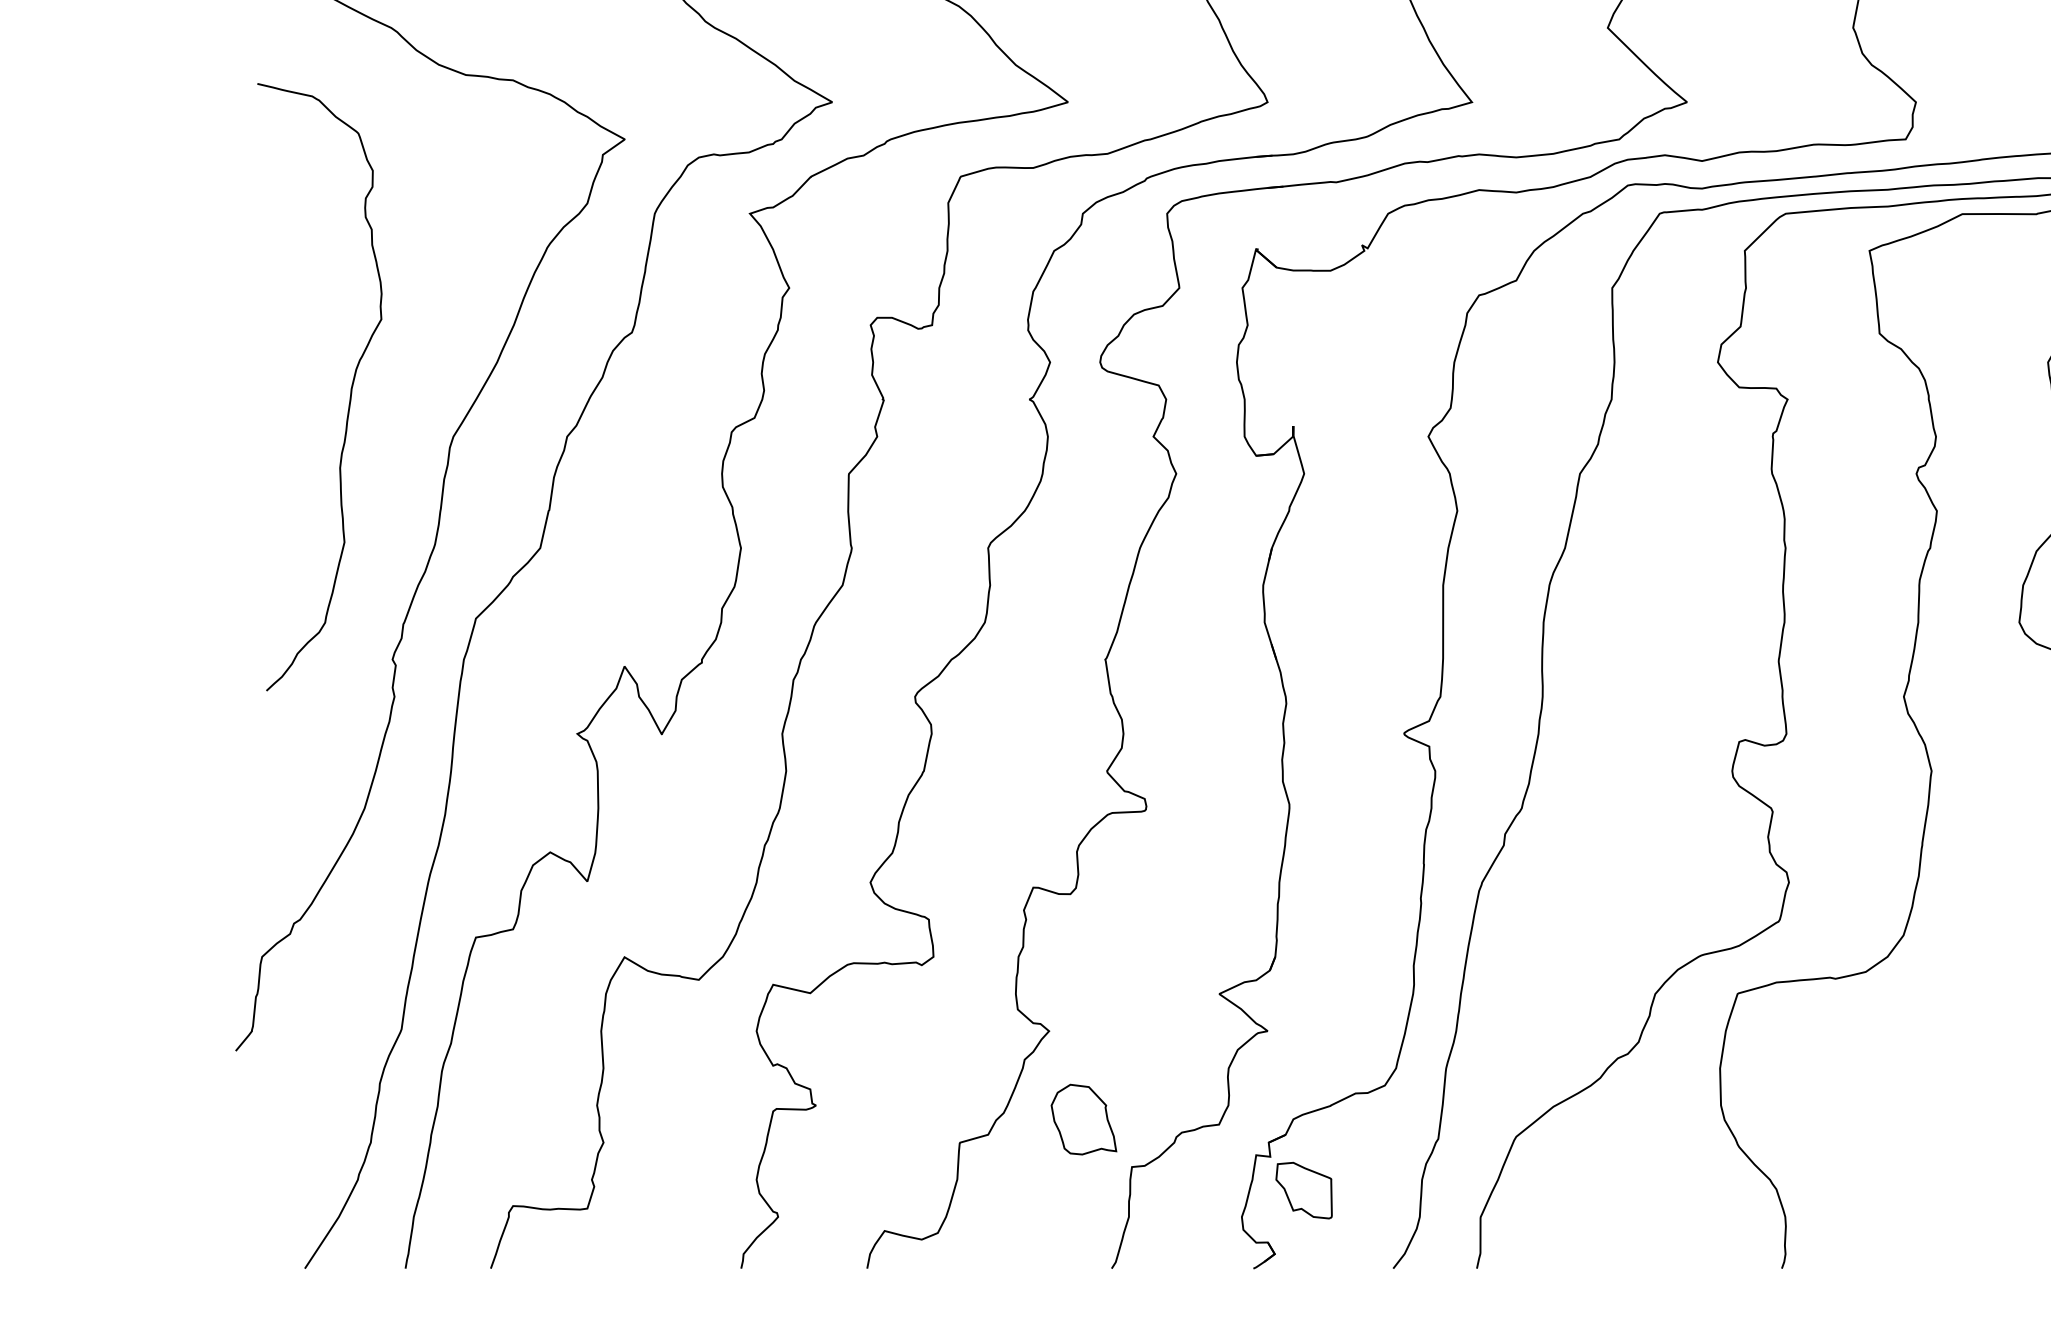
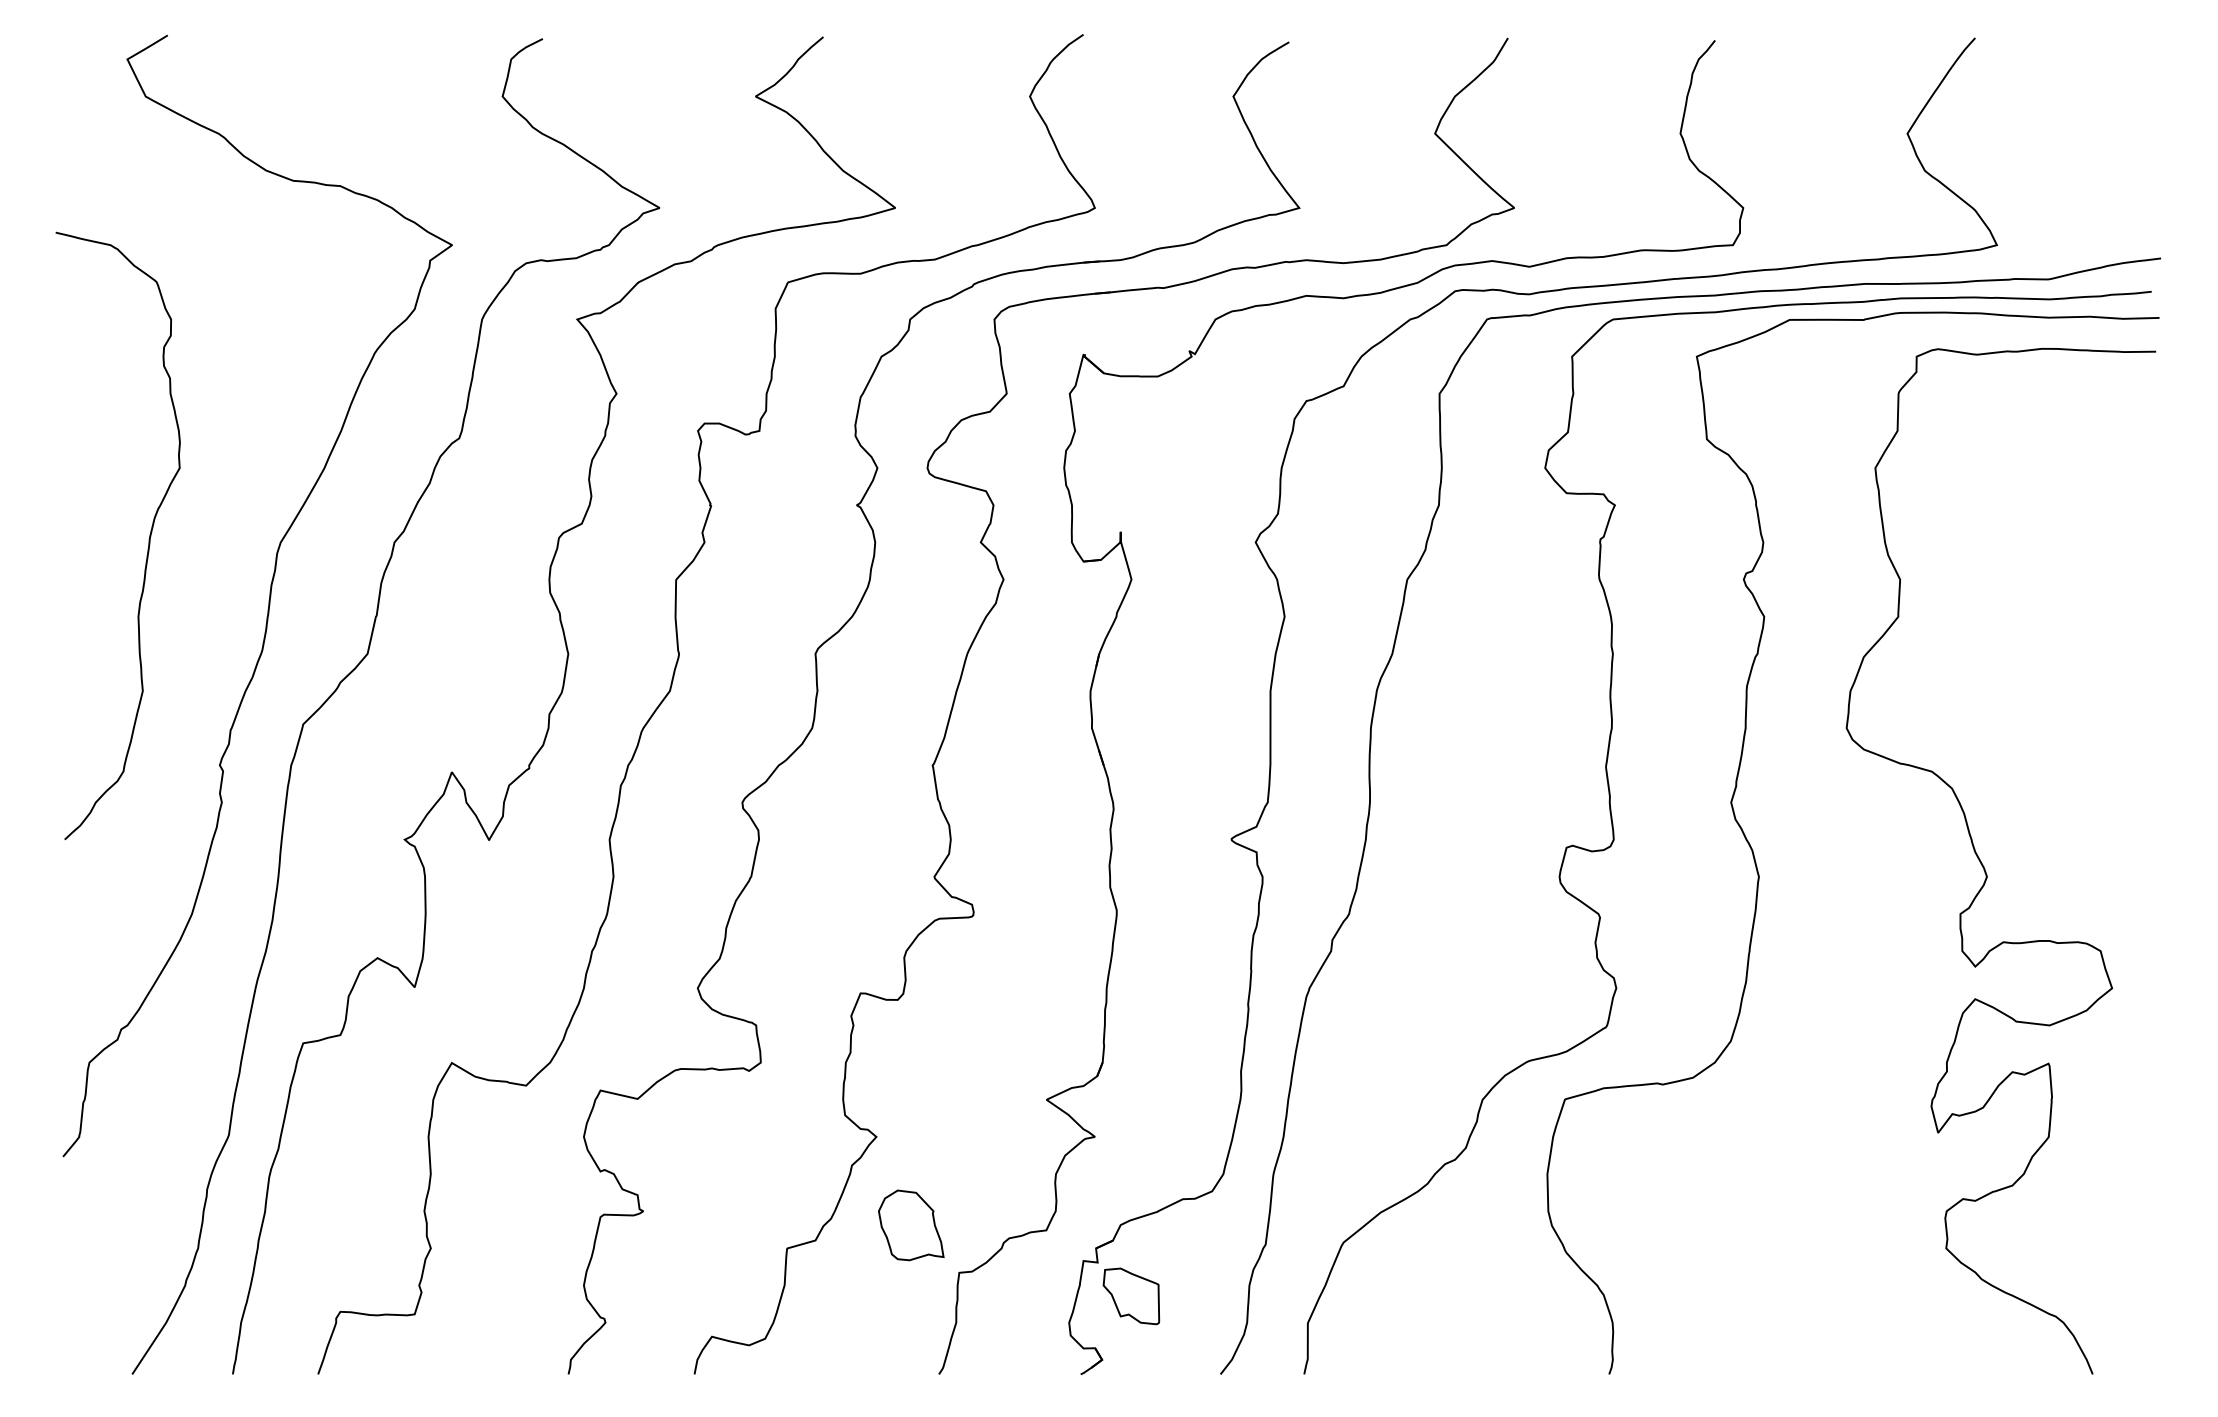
curve: (350, 390) -> (148, 539), moved

